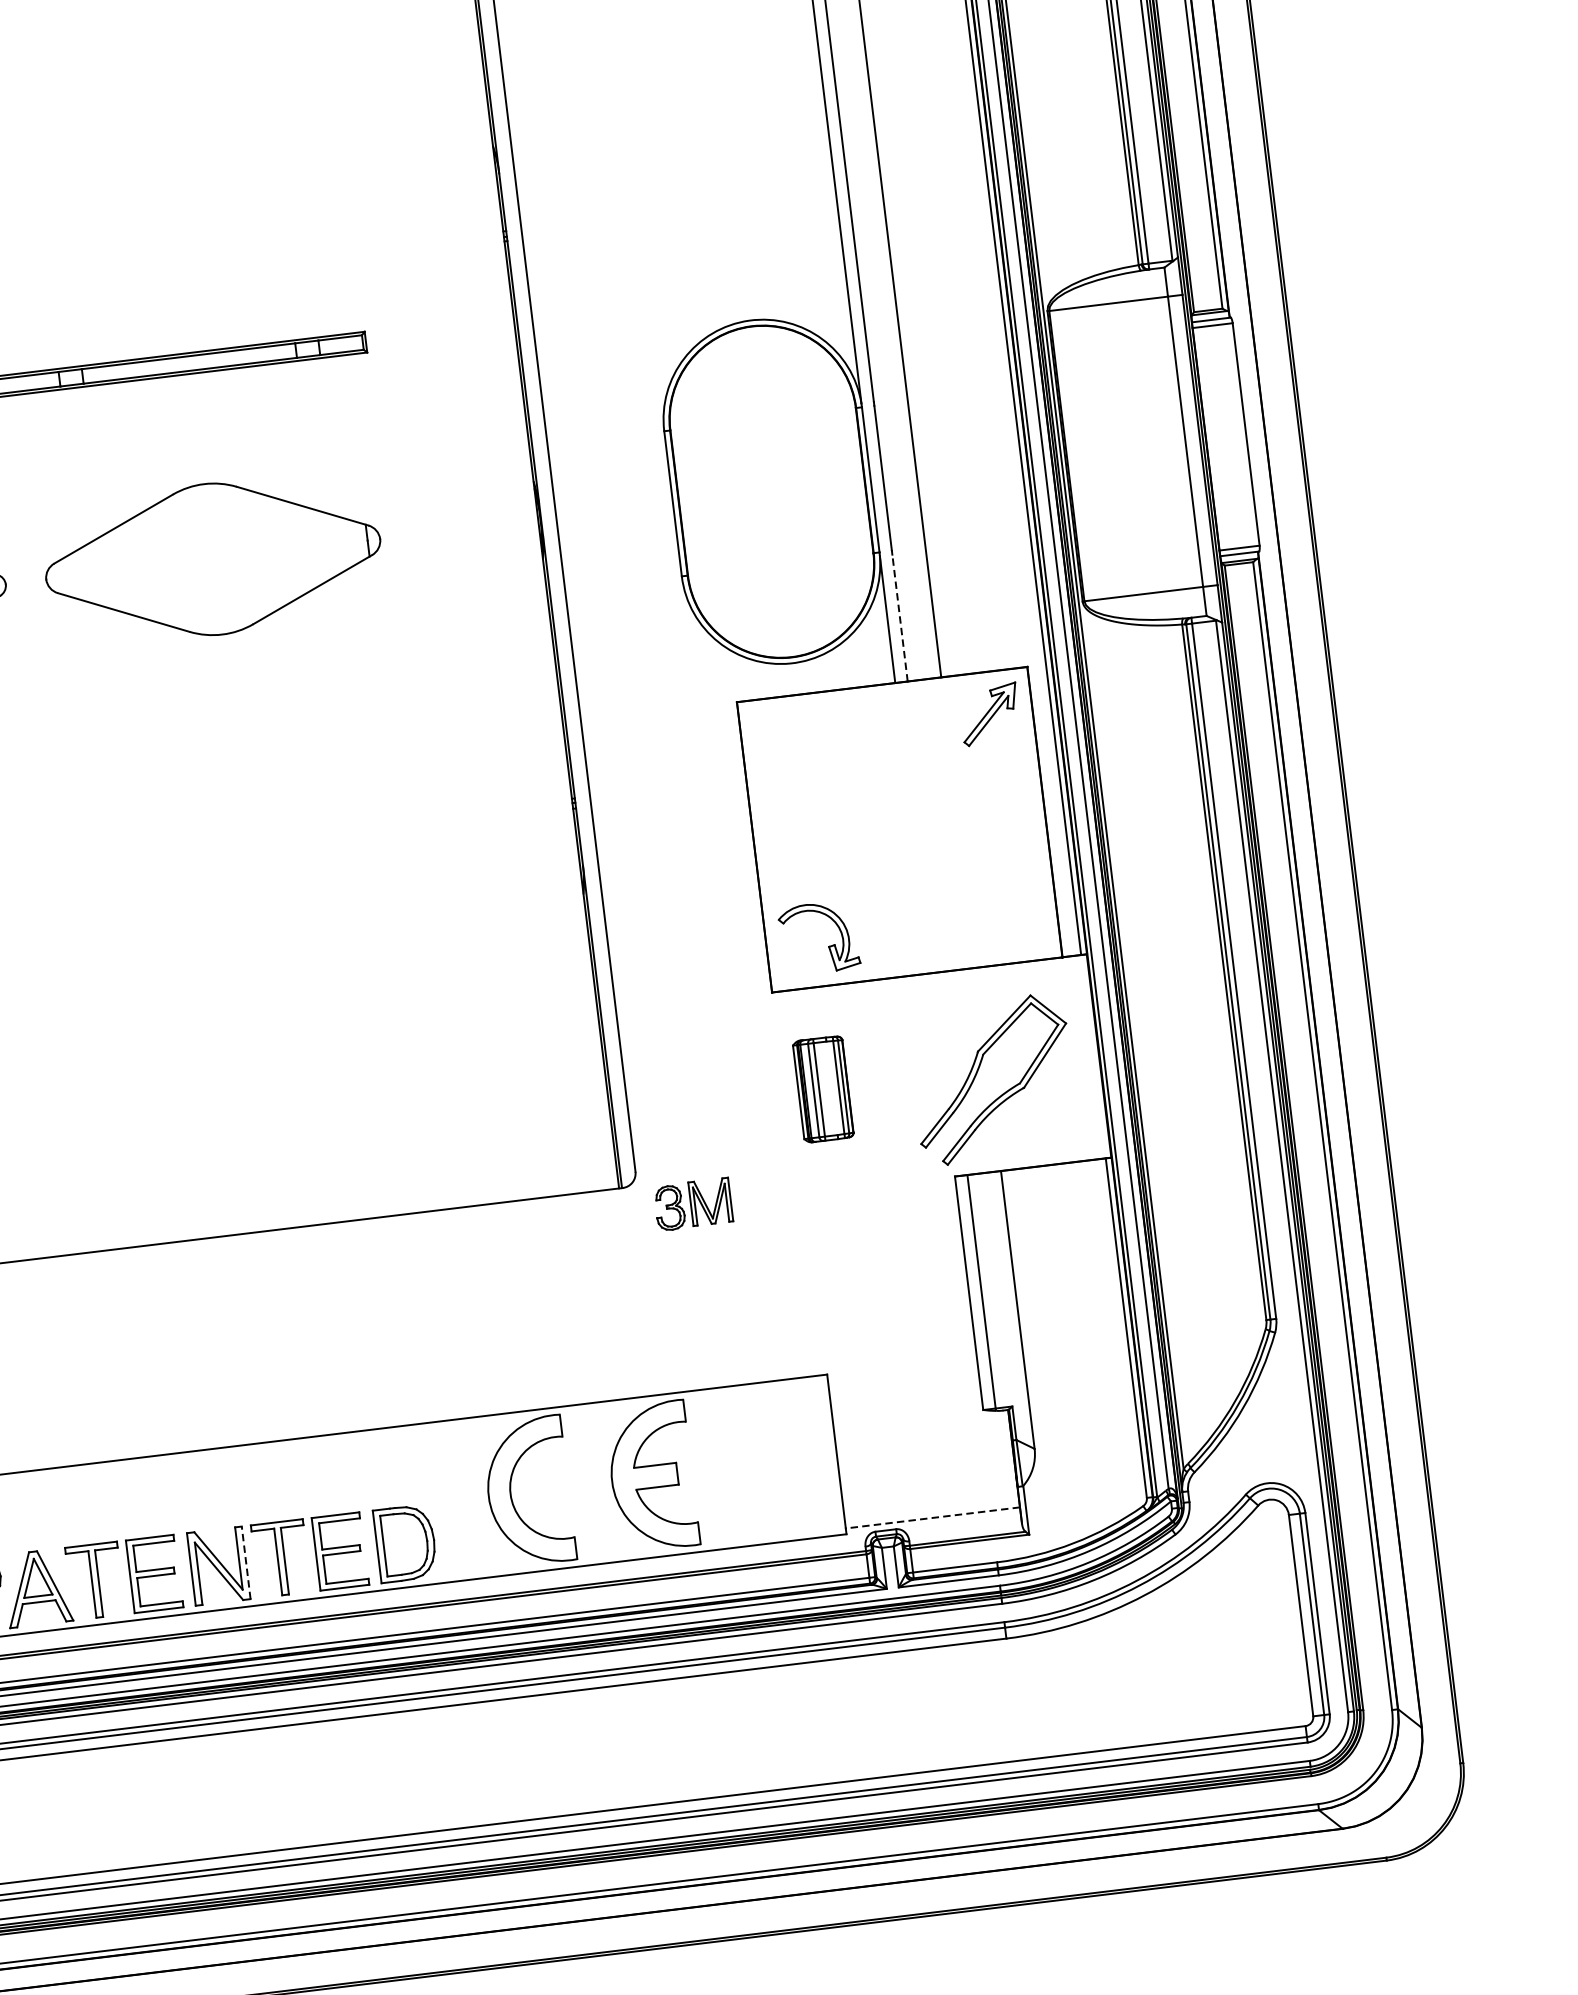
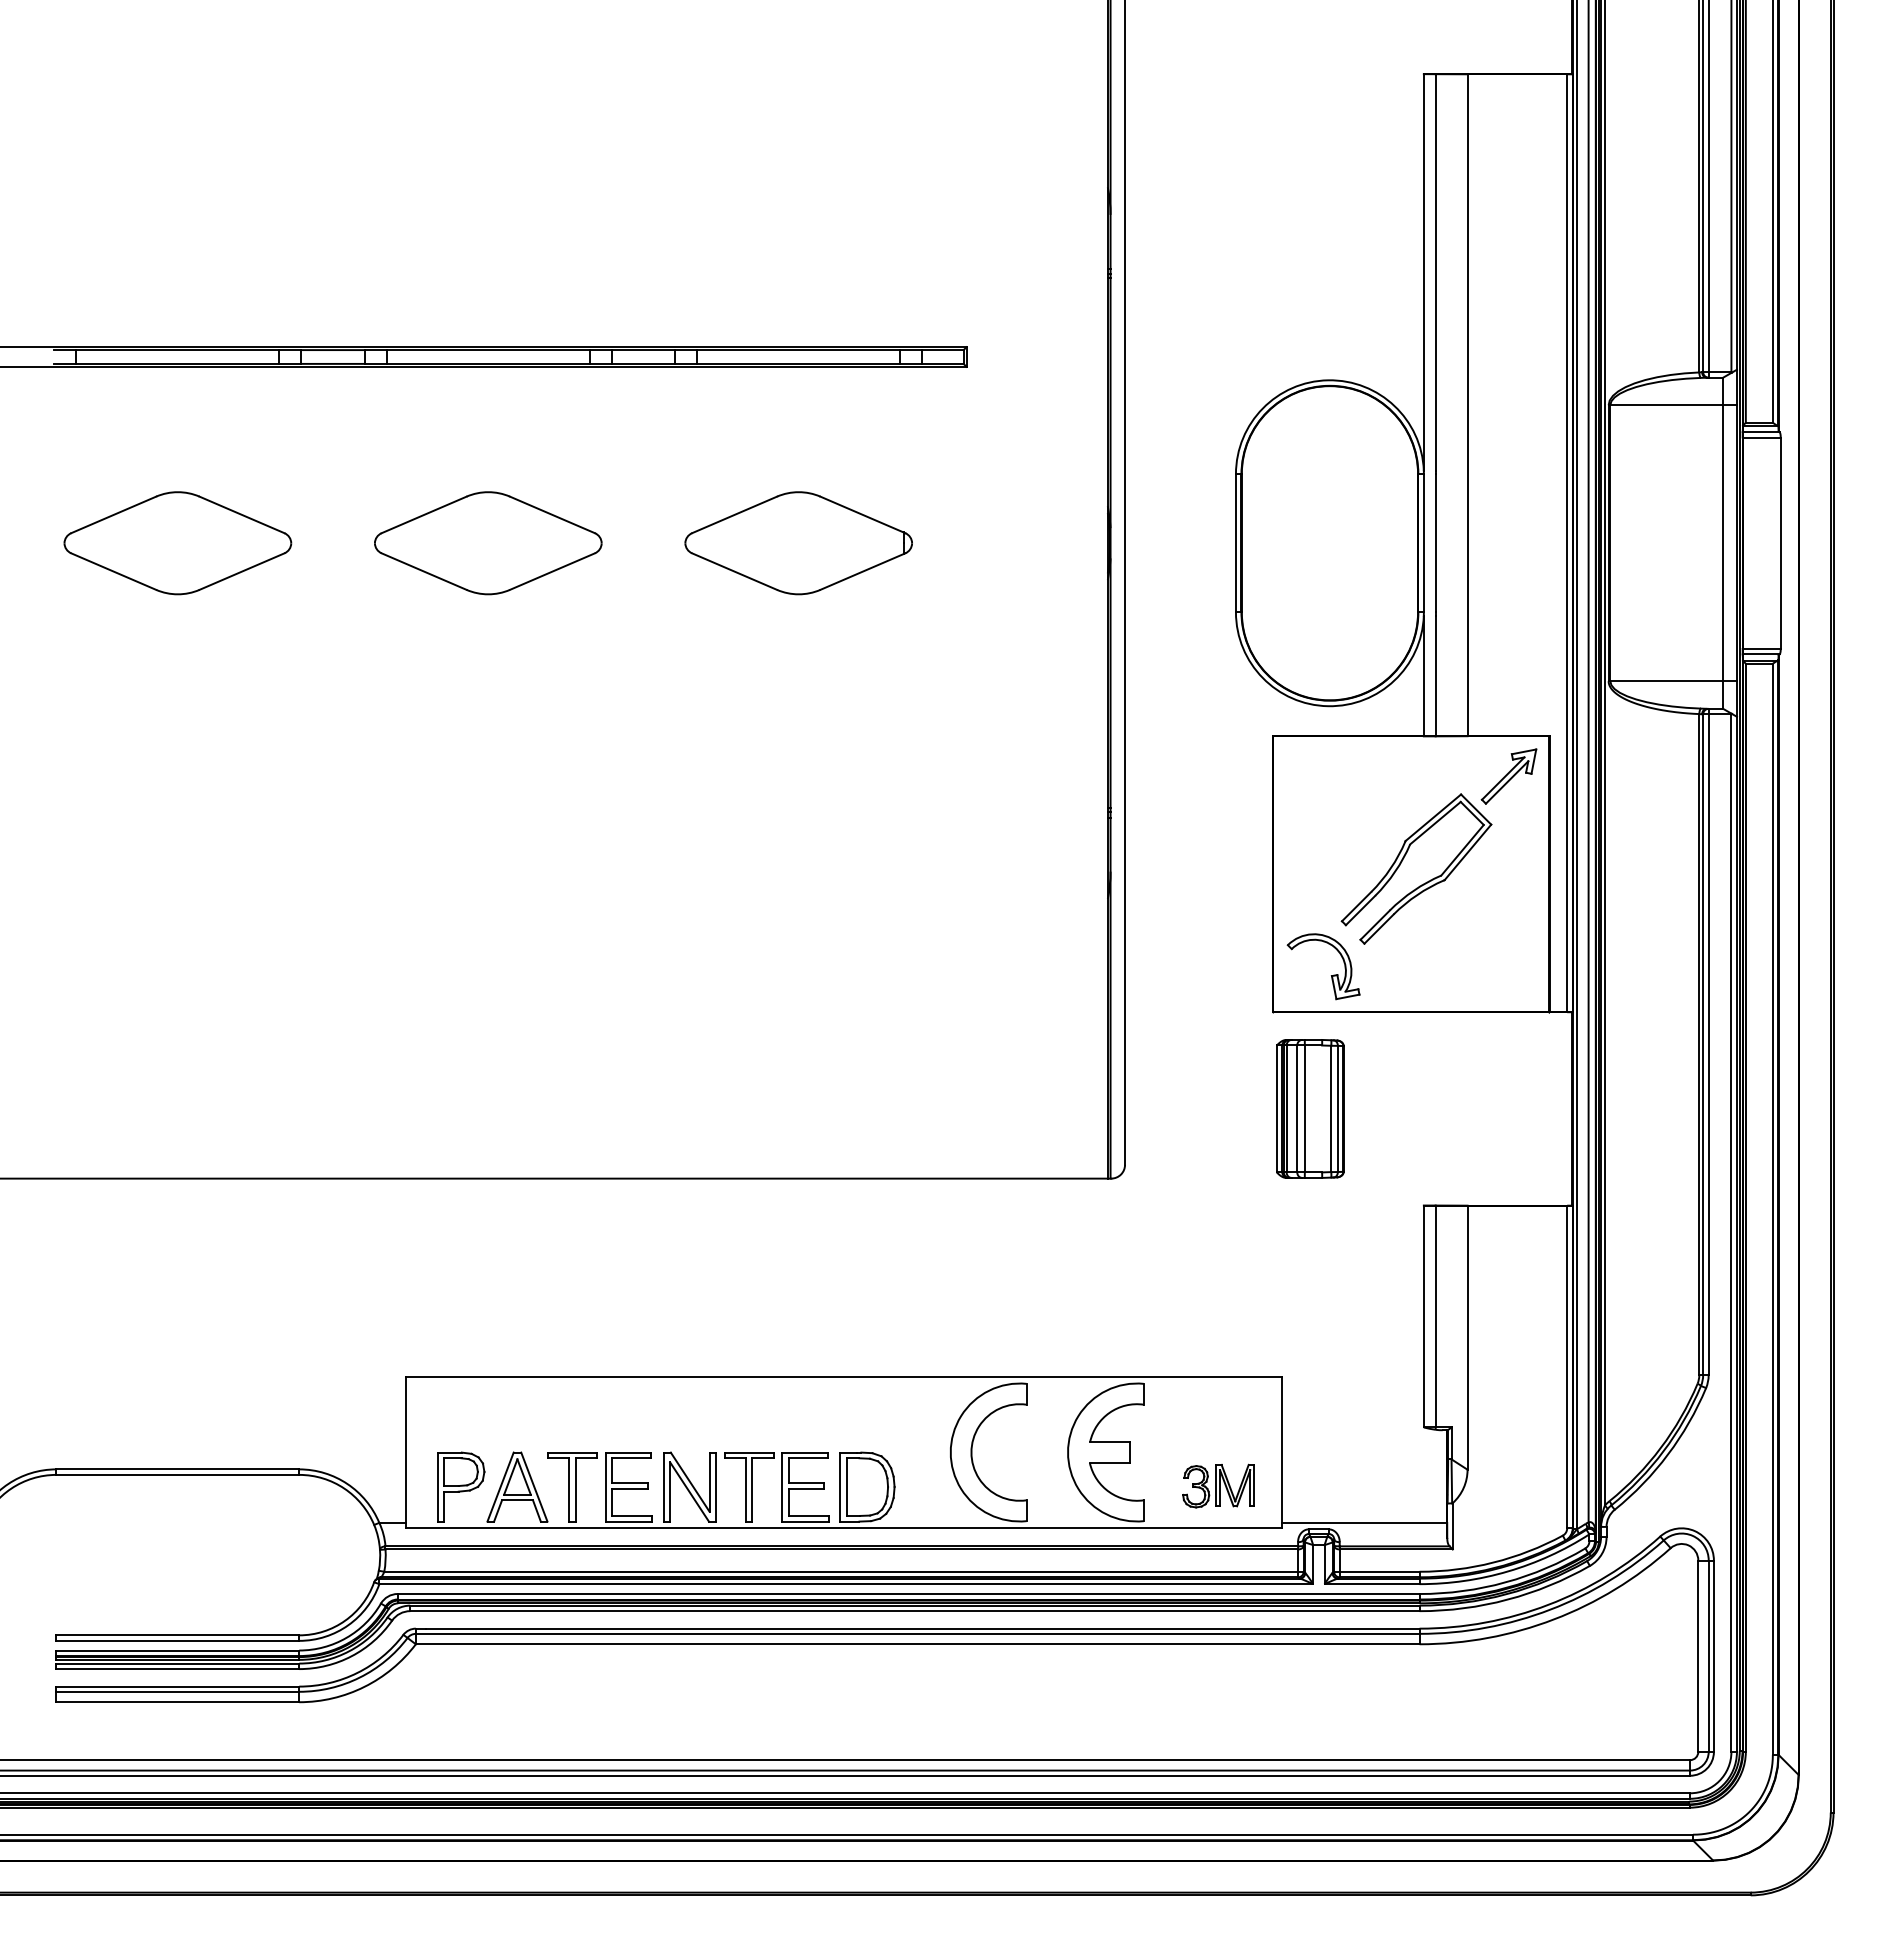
part: (212, 559) -> (798, 543), size x0.71
line: (899, 617) -> (1435, 675), dashed -> solid
part: (978, 1072) -> (1403, 860), moved
part: (823, 1088) -> (1310, 1108), size x1.43
part: (693, 1203) -> (1218, 1485), moved
line: (932, 1517) -> (1364, 1522), dashed -> solid
line: (245, 1562) -> (715, 1486), dashed -> solid

